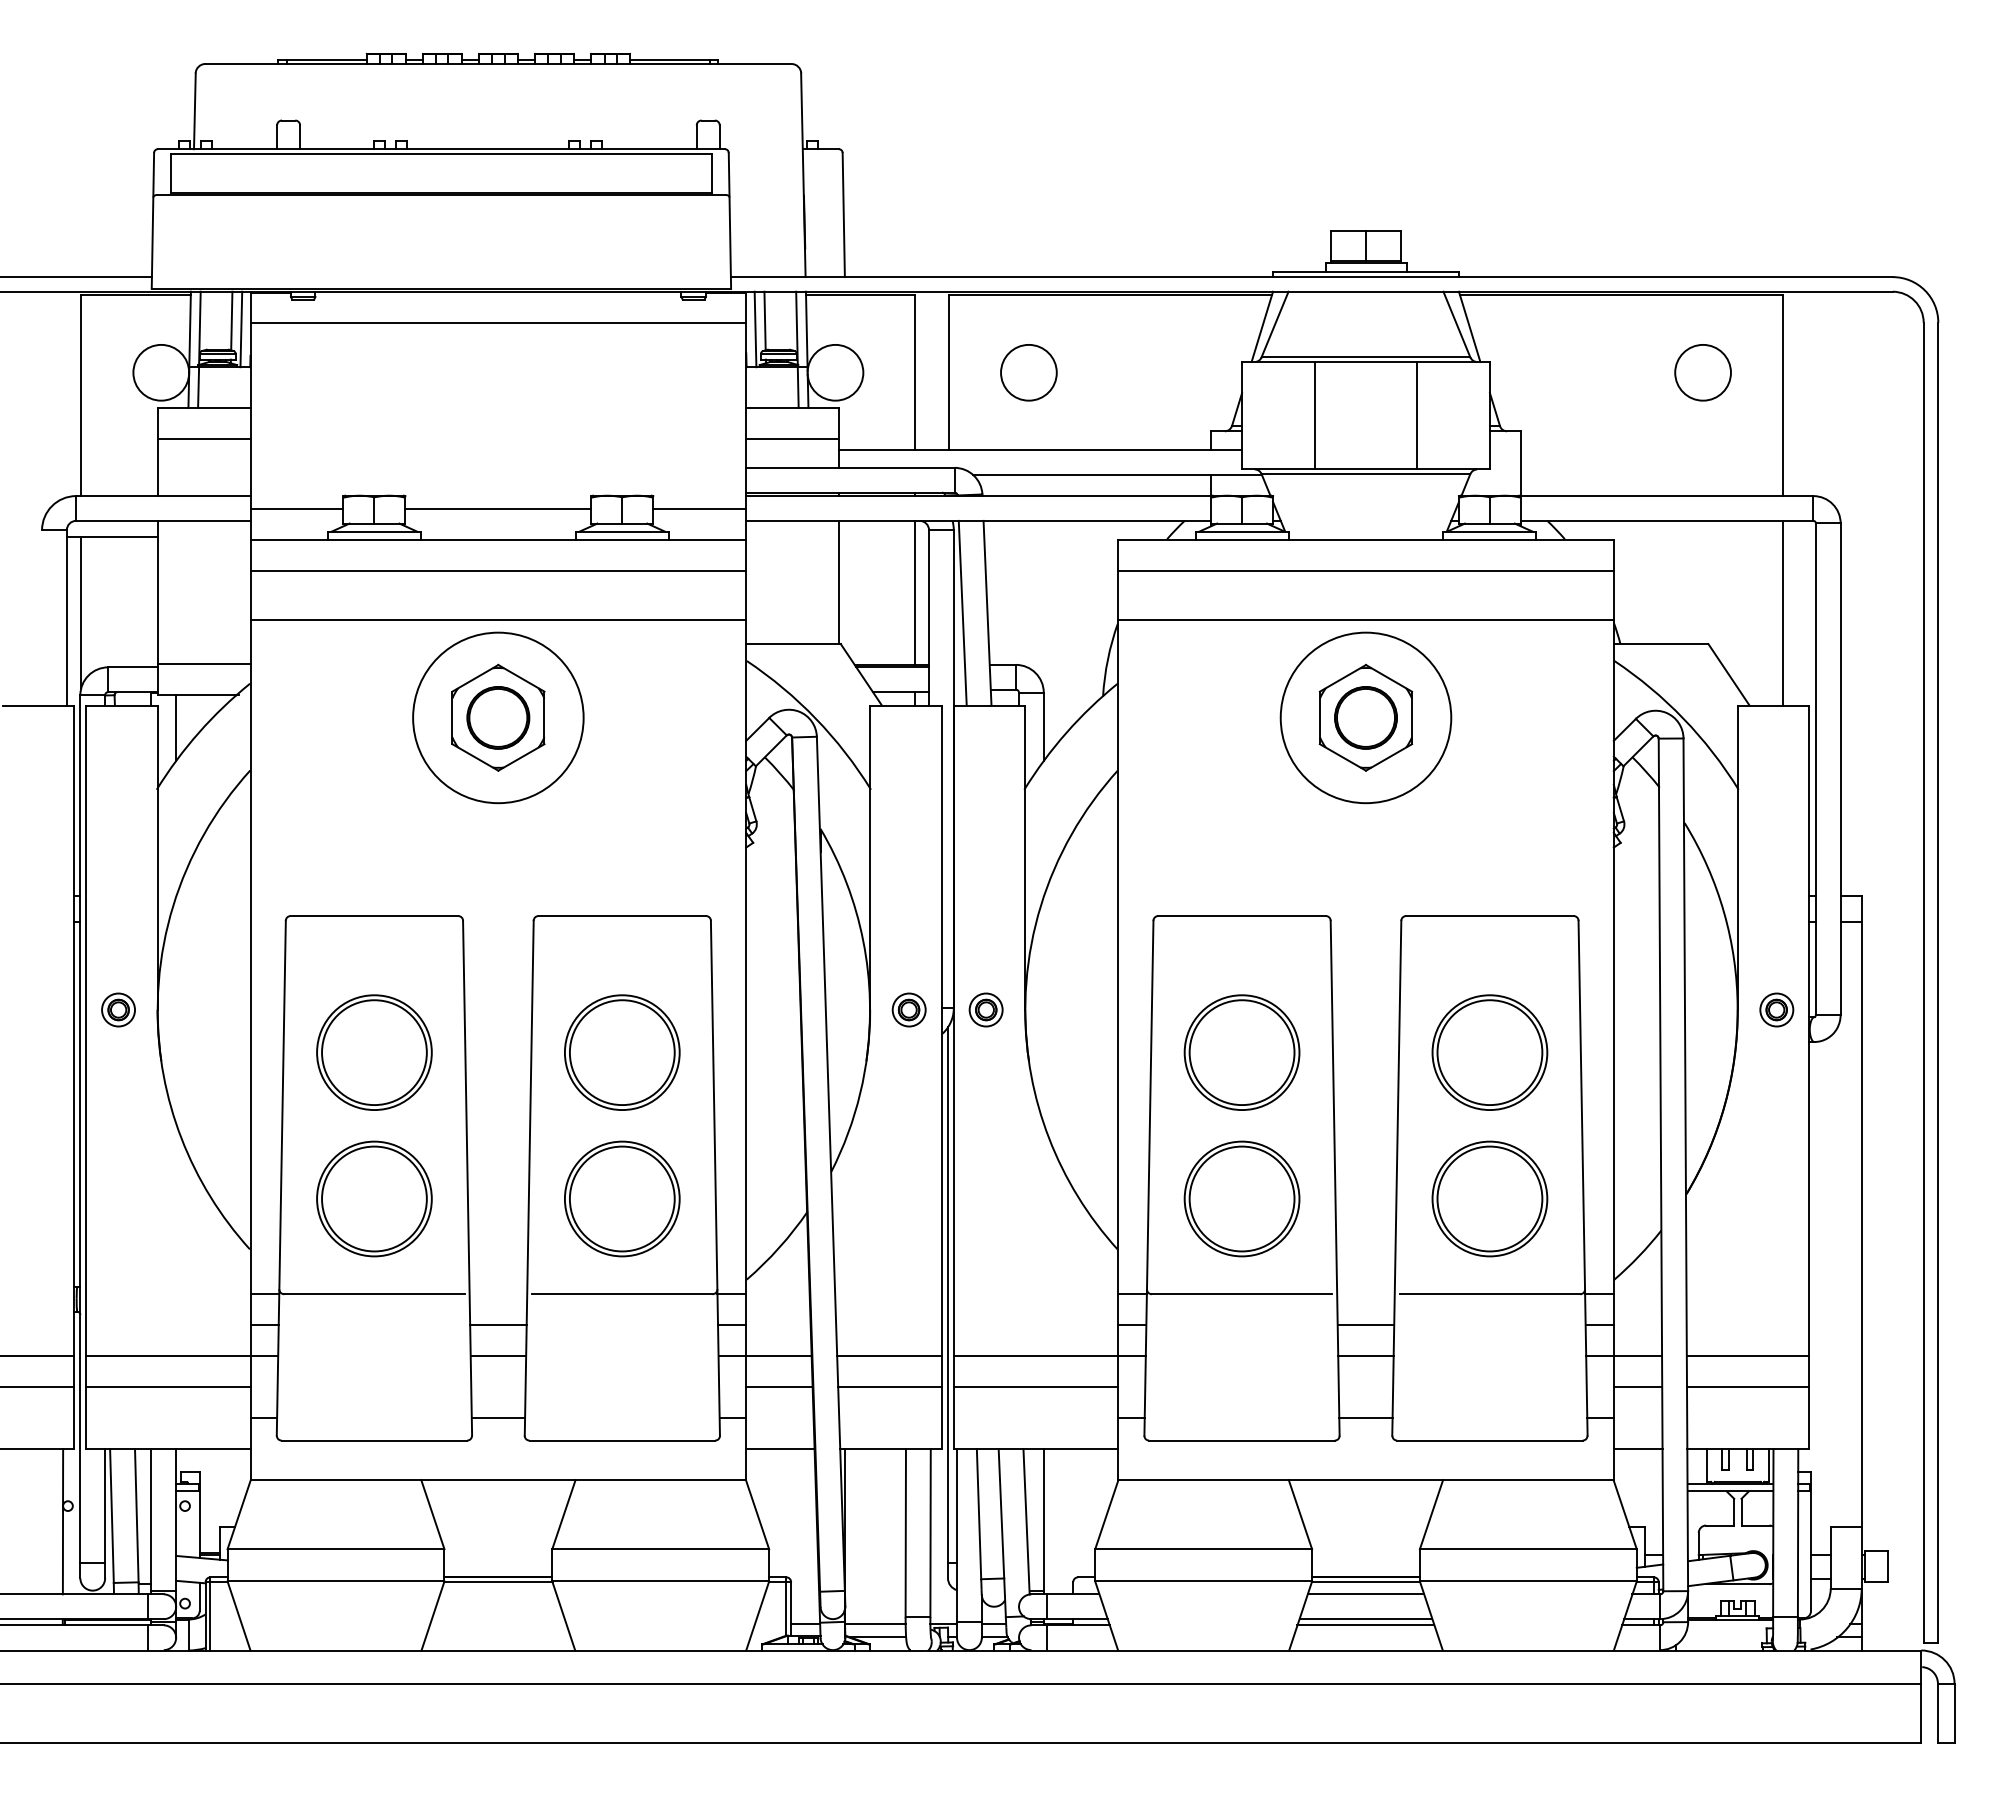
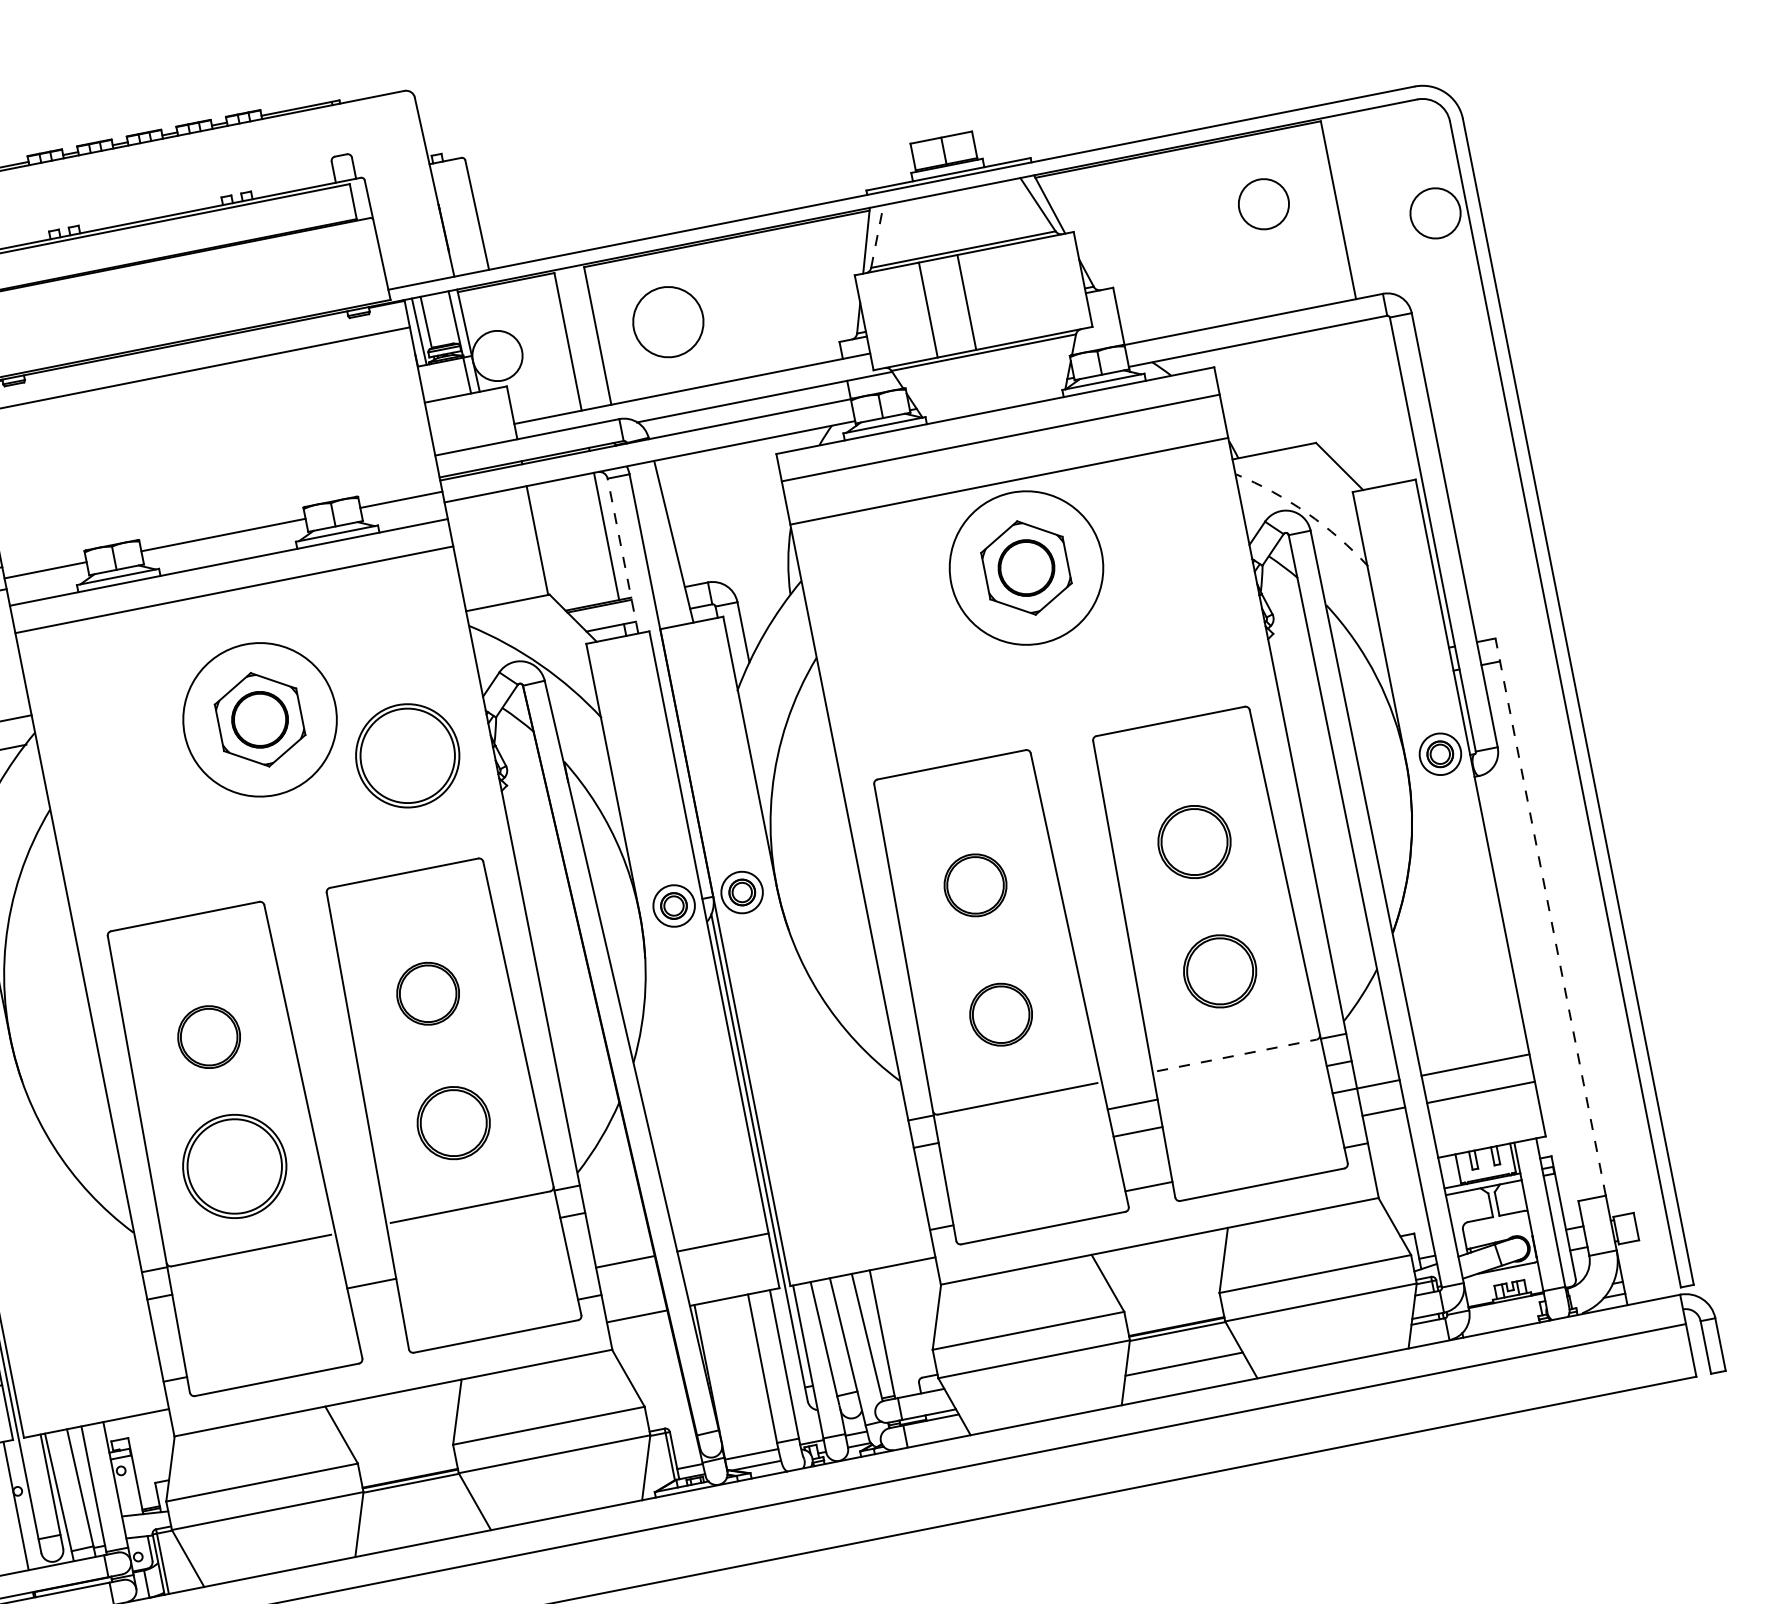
line: (1275, 324) -> (877, 236), solid -> dashed
circle: (1028, 372) -> (667, 321), size x1.4
line: (1417, 415) -> (966, 302), moved
circle: (1887, 419) -> (1434, 213), added
line: (792, 438) -> (471, 421), removed
line: (962, 612) -> (651, 545), removed
line: (1783, 612) -> (1376, 401), removed
line: (929, 617) -> (623, 555), solid -> dashed
line: (498, 619) -> (242, 632), removed
arc: (1683, 718) -> (1307, 513), solid -> dashed
part: (651, 788) -> (407, 755), added
part: (908, 1009) -> (673, 905), size x1.4
part: (985, 1009) -> (741, 892), size x1.4
part: (1776, 1009) -> (1440, 753), size x1.4
part: (374, 1052) -> (209, 1037), size x0.6
part: (622, 1052) -> (428, 993), size x0.6
part: (1241, 1052) -> (975, 885), size x0.6
part: (1489, 1052) -> (1194, 842), size x0.7
part: (622, 1198) -> (453, 1122), size x0.7
part: (1241, 1198) -> (1000, 1014), size x0.6
part: (1489, 1198) -> (1219, 970), size x0.7
line: (1861, 1210) -> (1550, 916), solid -> dashed
line: (1490, 1294) -> (1237, 1055), solid -> dashed
line: (498, 1325) -> (366, 1256), removed
line: (182, 1356) -> (92, 1339), removed
line: (764, 1356) -> (606, 1237), removed
line: (889, 1356) -> (717, 1215), removed
line: (1049, 1356) -> (858, 1187), removed
line: (168, 1387) -> (85, 1369), removed
line: (1035, 1387) -> (851, 1217), removed
line: (498, 1418) -> (382, 1338), removed
line: (1637, 1449) -> (1394, 1166), removed
line: (1365, 1594) -> (1179, 1342), removed
line: (1365, 1625) -> (1184, 1369), removed

